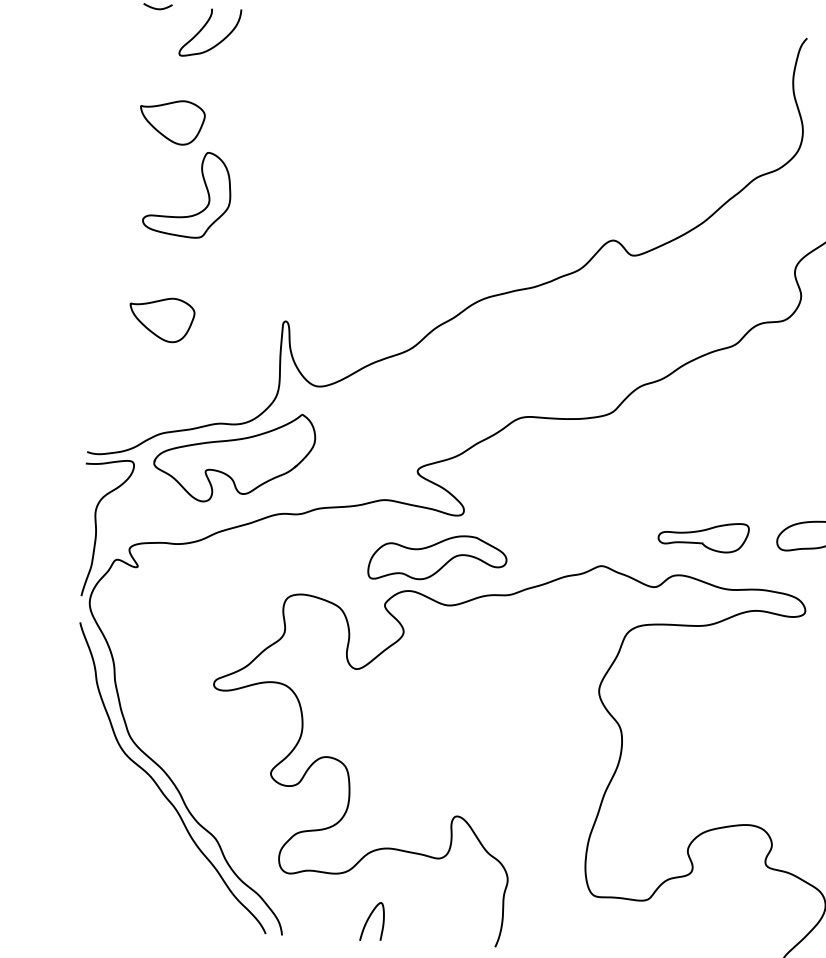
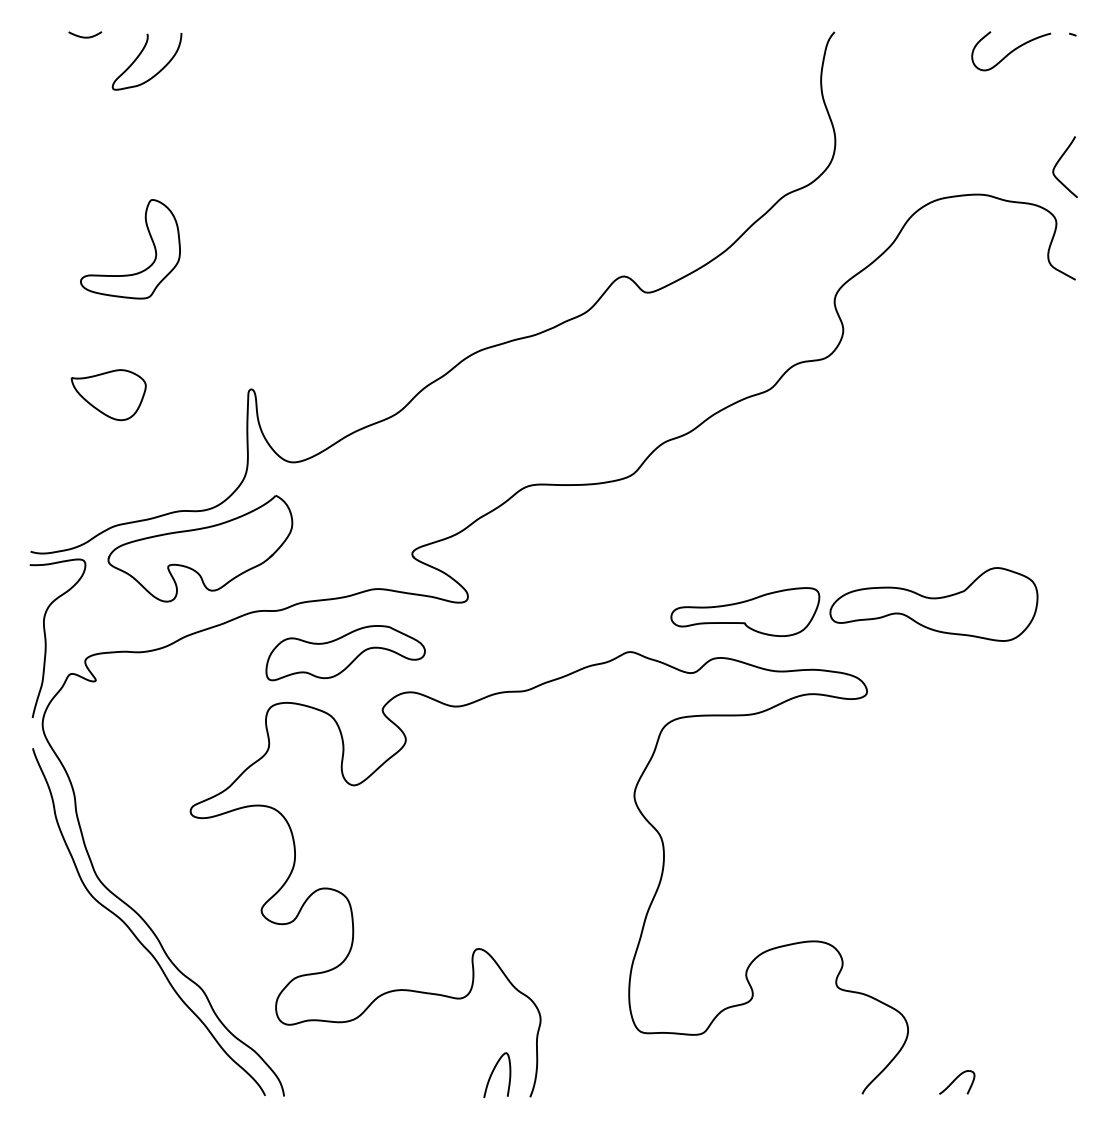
part: (172, 122) -> (108, 167), removed
part: (703, 536) -> (745, 611), size x1.43
part: (437, 558) -> (345, 653), moved
curve: (369, 919) -> (493, 1072), moved

